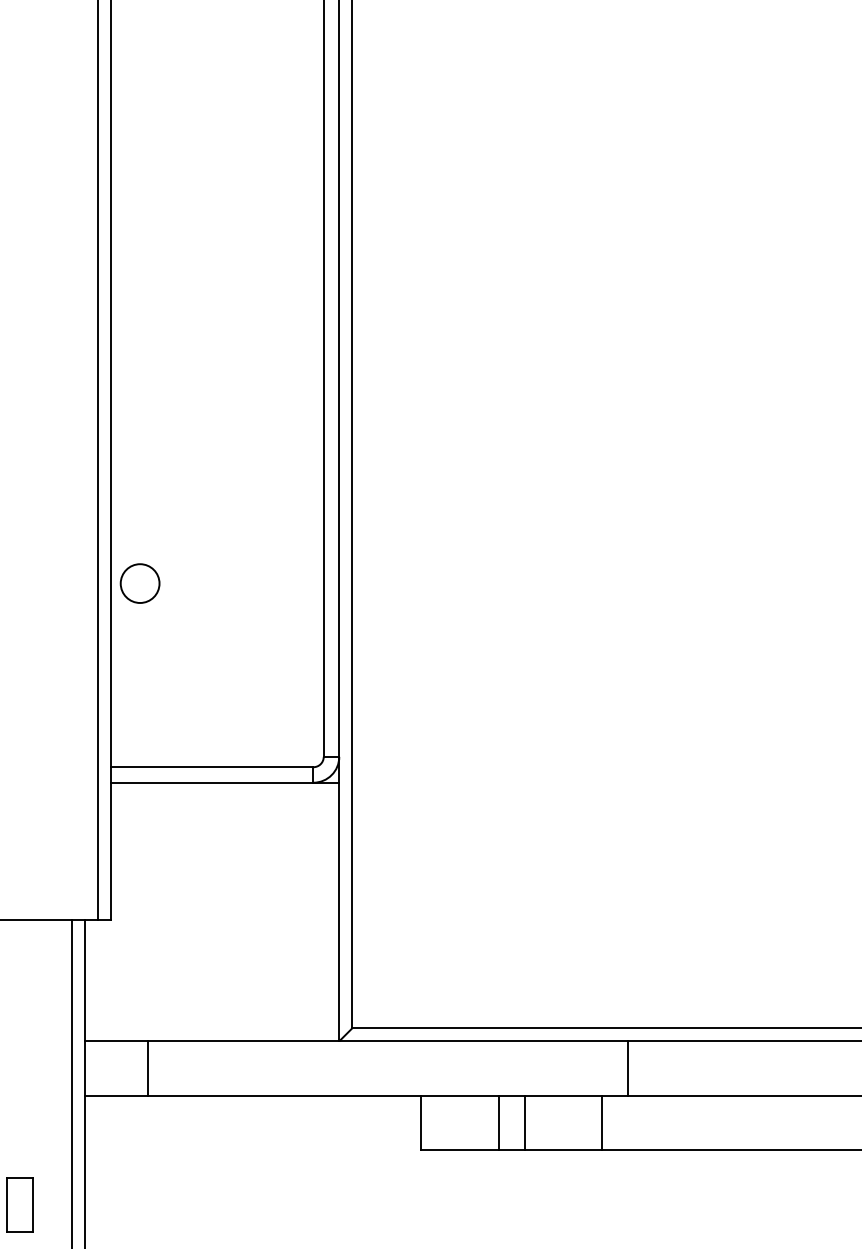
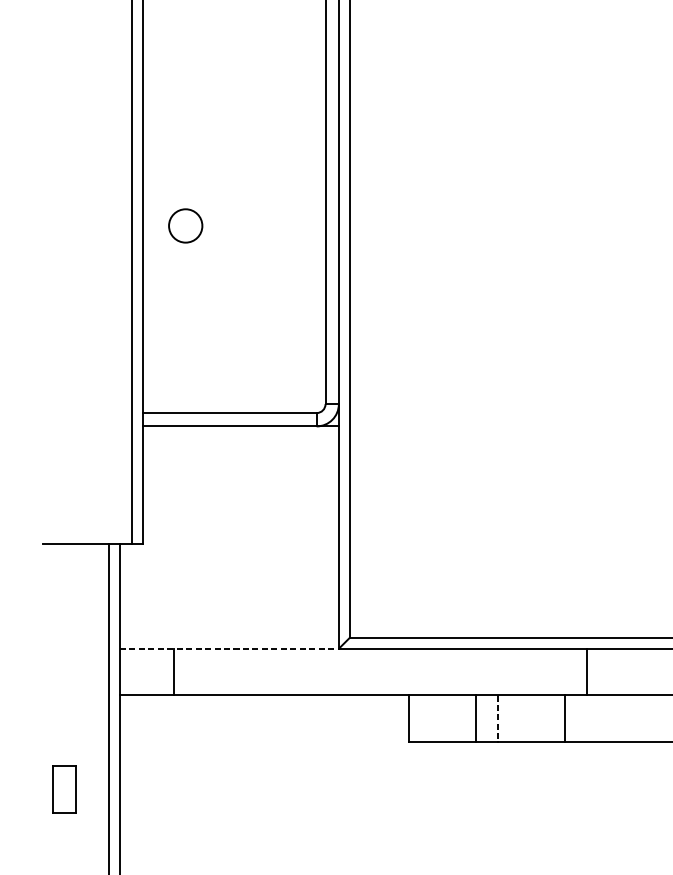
circle: (139, 583) -> (185, 225), moved
line: (212, 1041) -> (229, 648), solid -> dashed
line: (524, 1123) -> (498, 719), solid -> dashed

